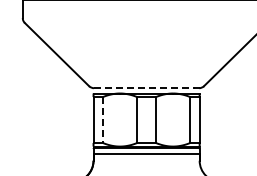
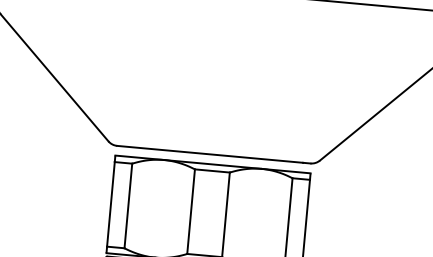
line: (144, 88) -> (209, 154), dashed -> solid
line: (103, 120) -> (129, 206), dashed -> solid

